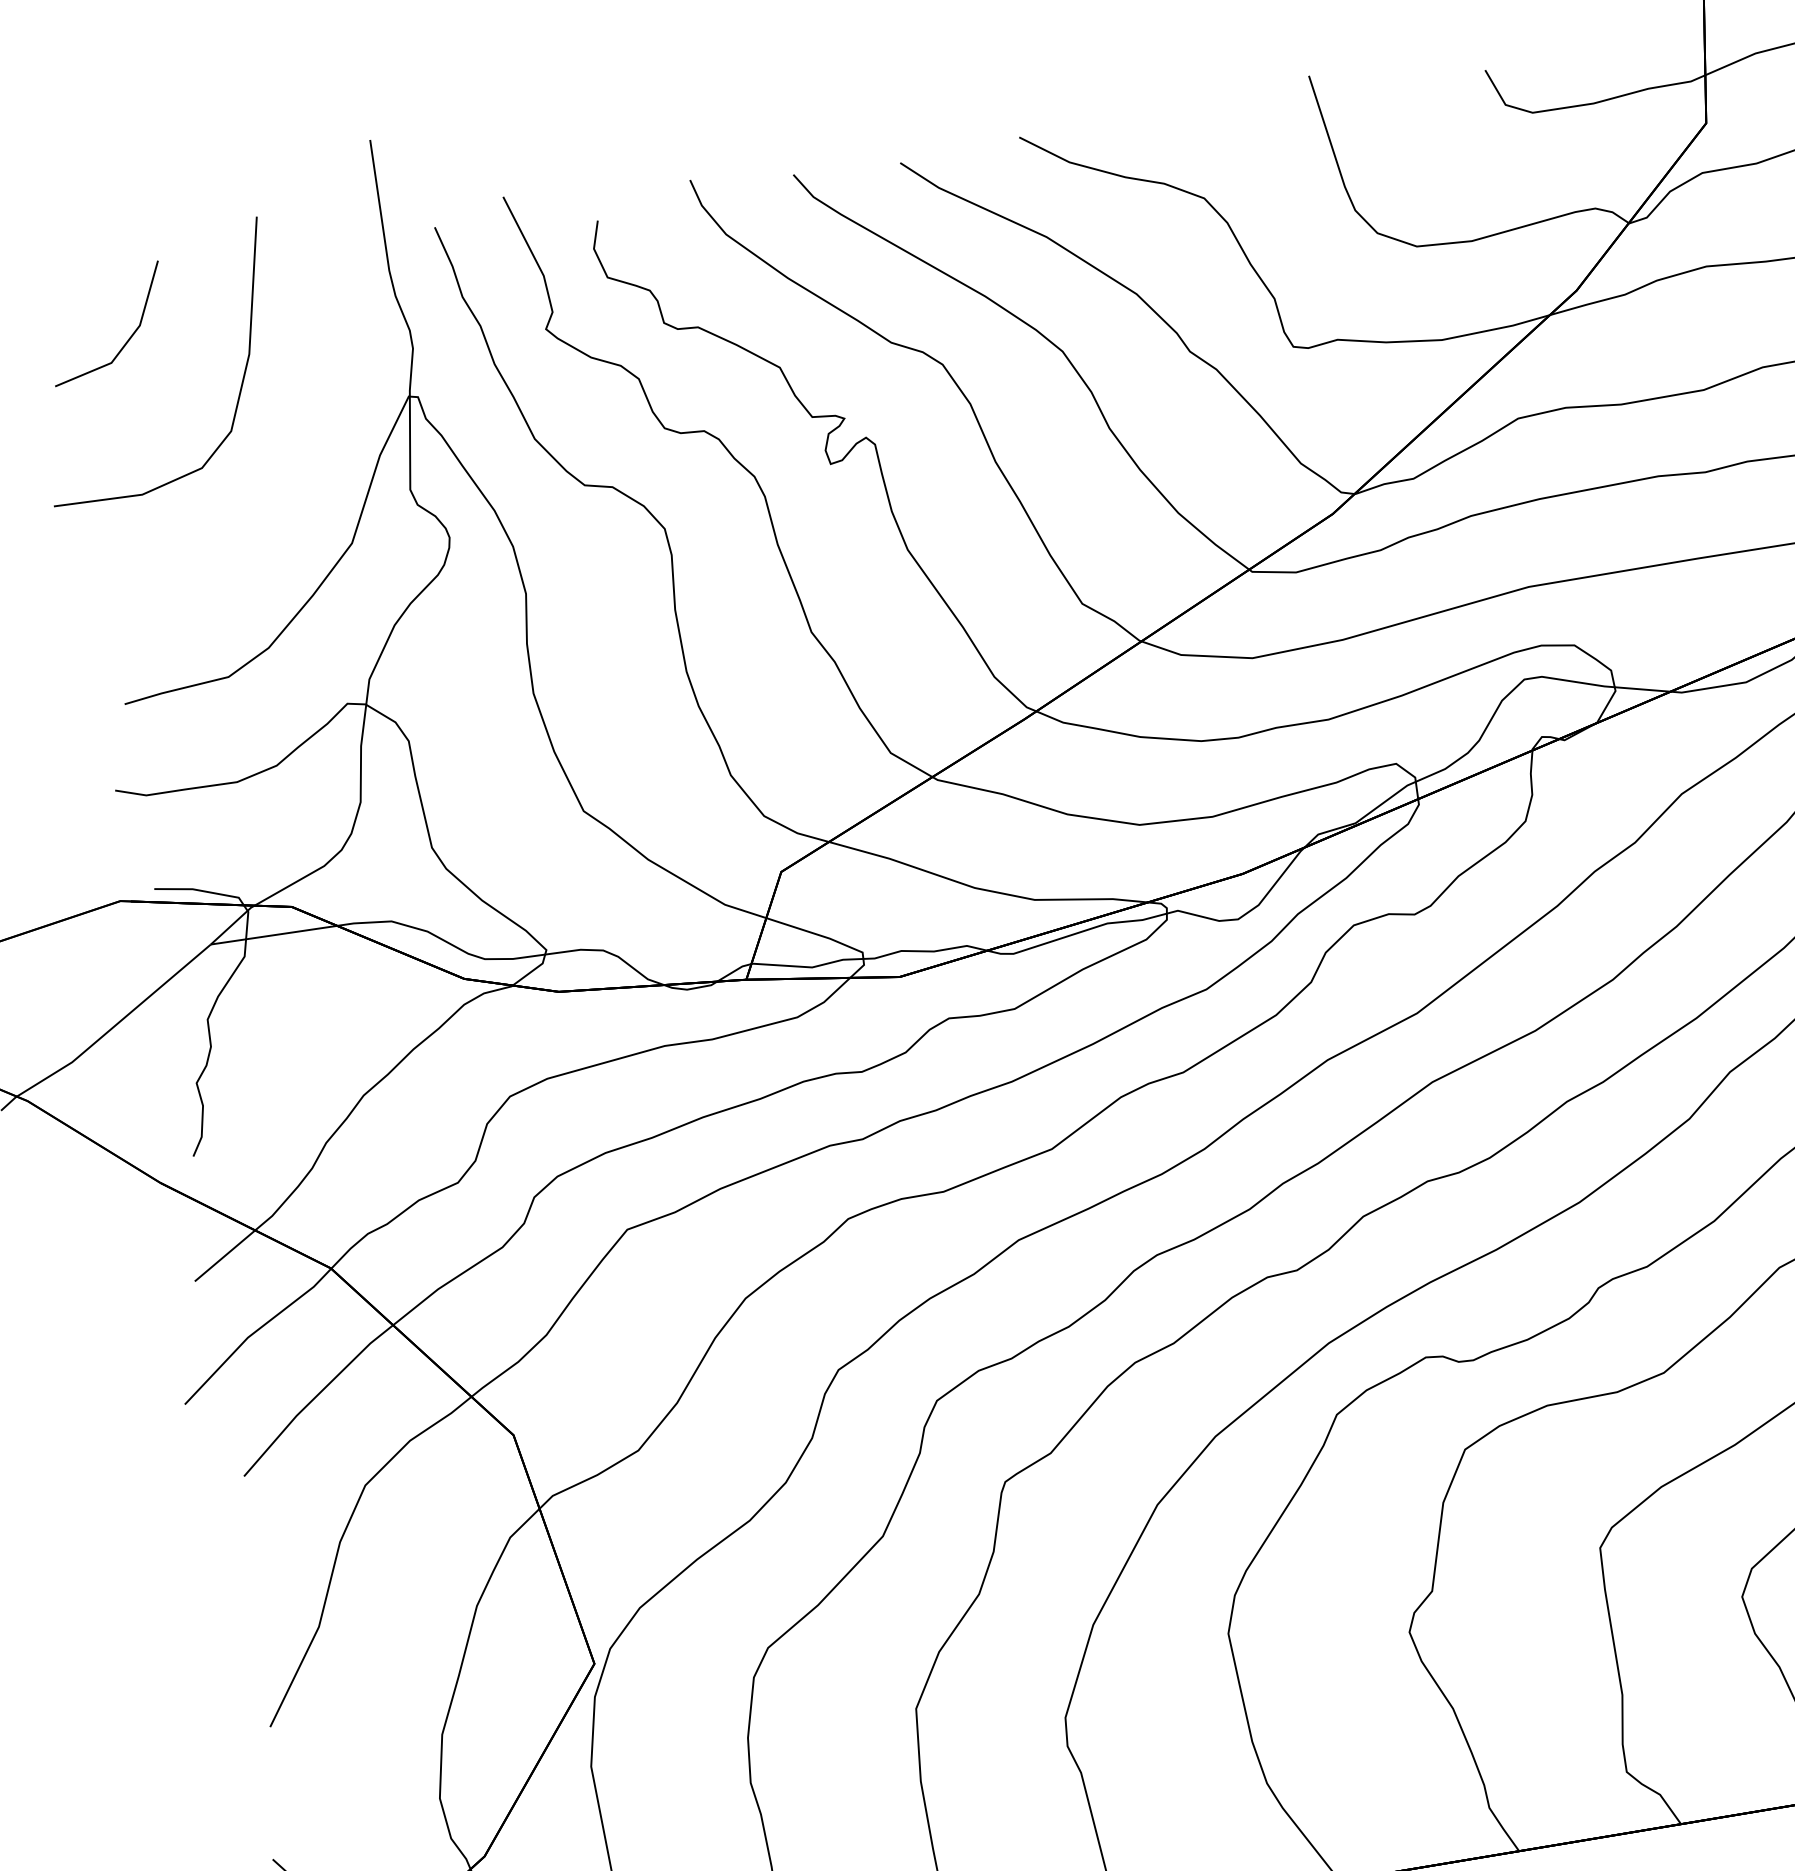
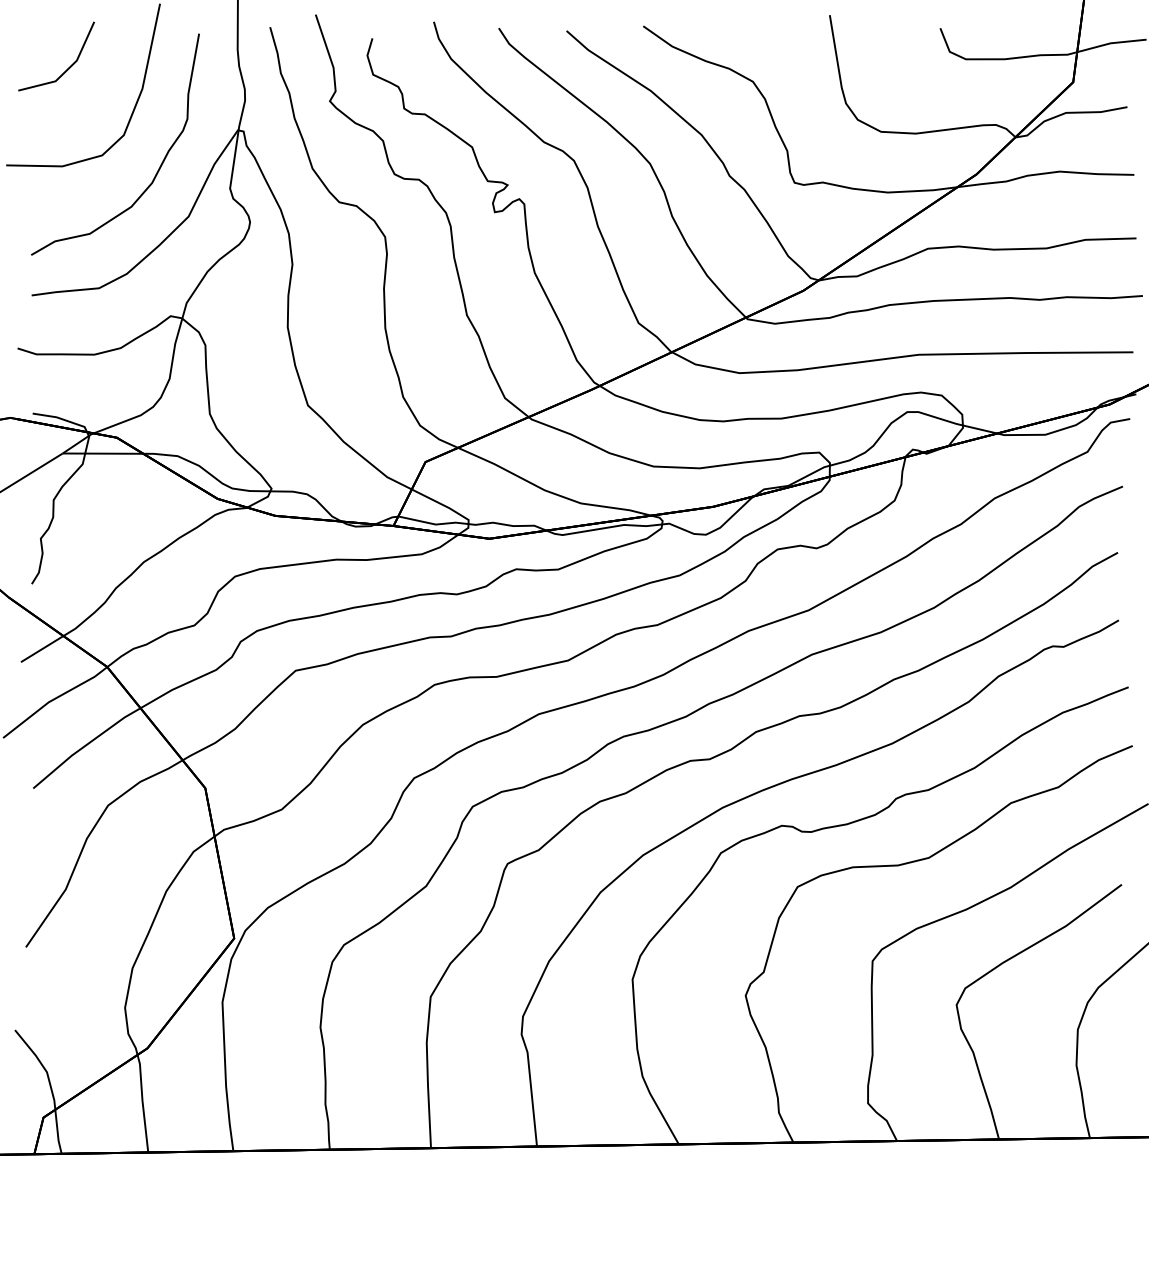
curve: (294, 471) -> (159, 166), added

